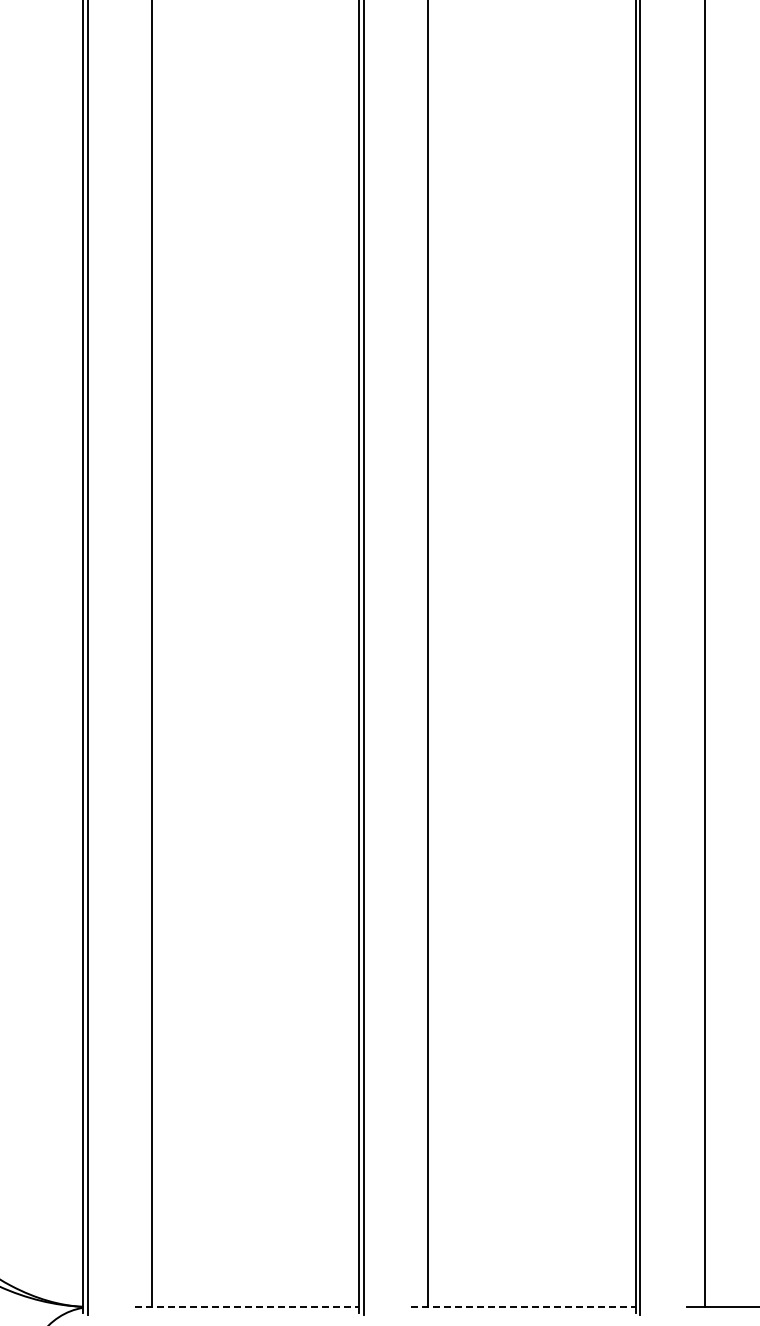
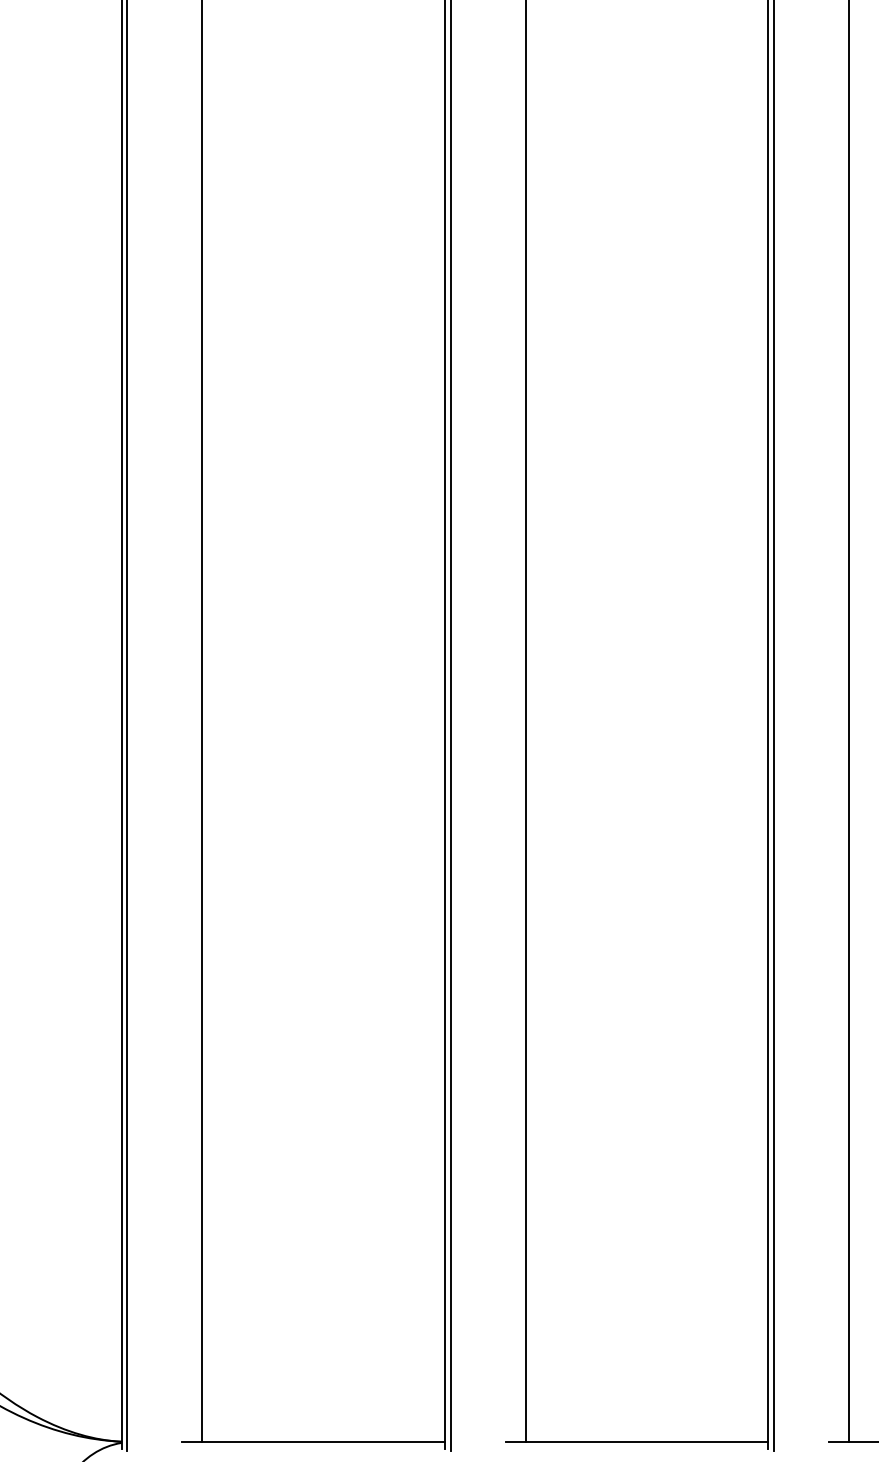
line: (247, 1307) -> (314, 1442), dashed -> solid
line: (523, 1307) -> (637, 1442), dashed -> solid

